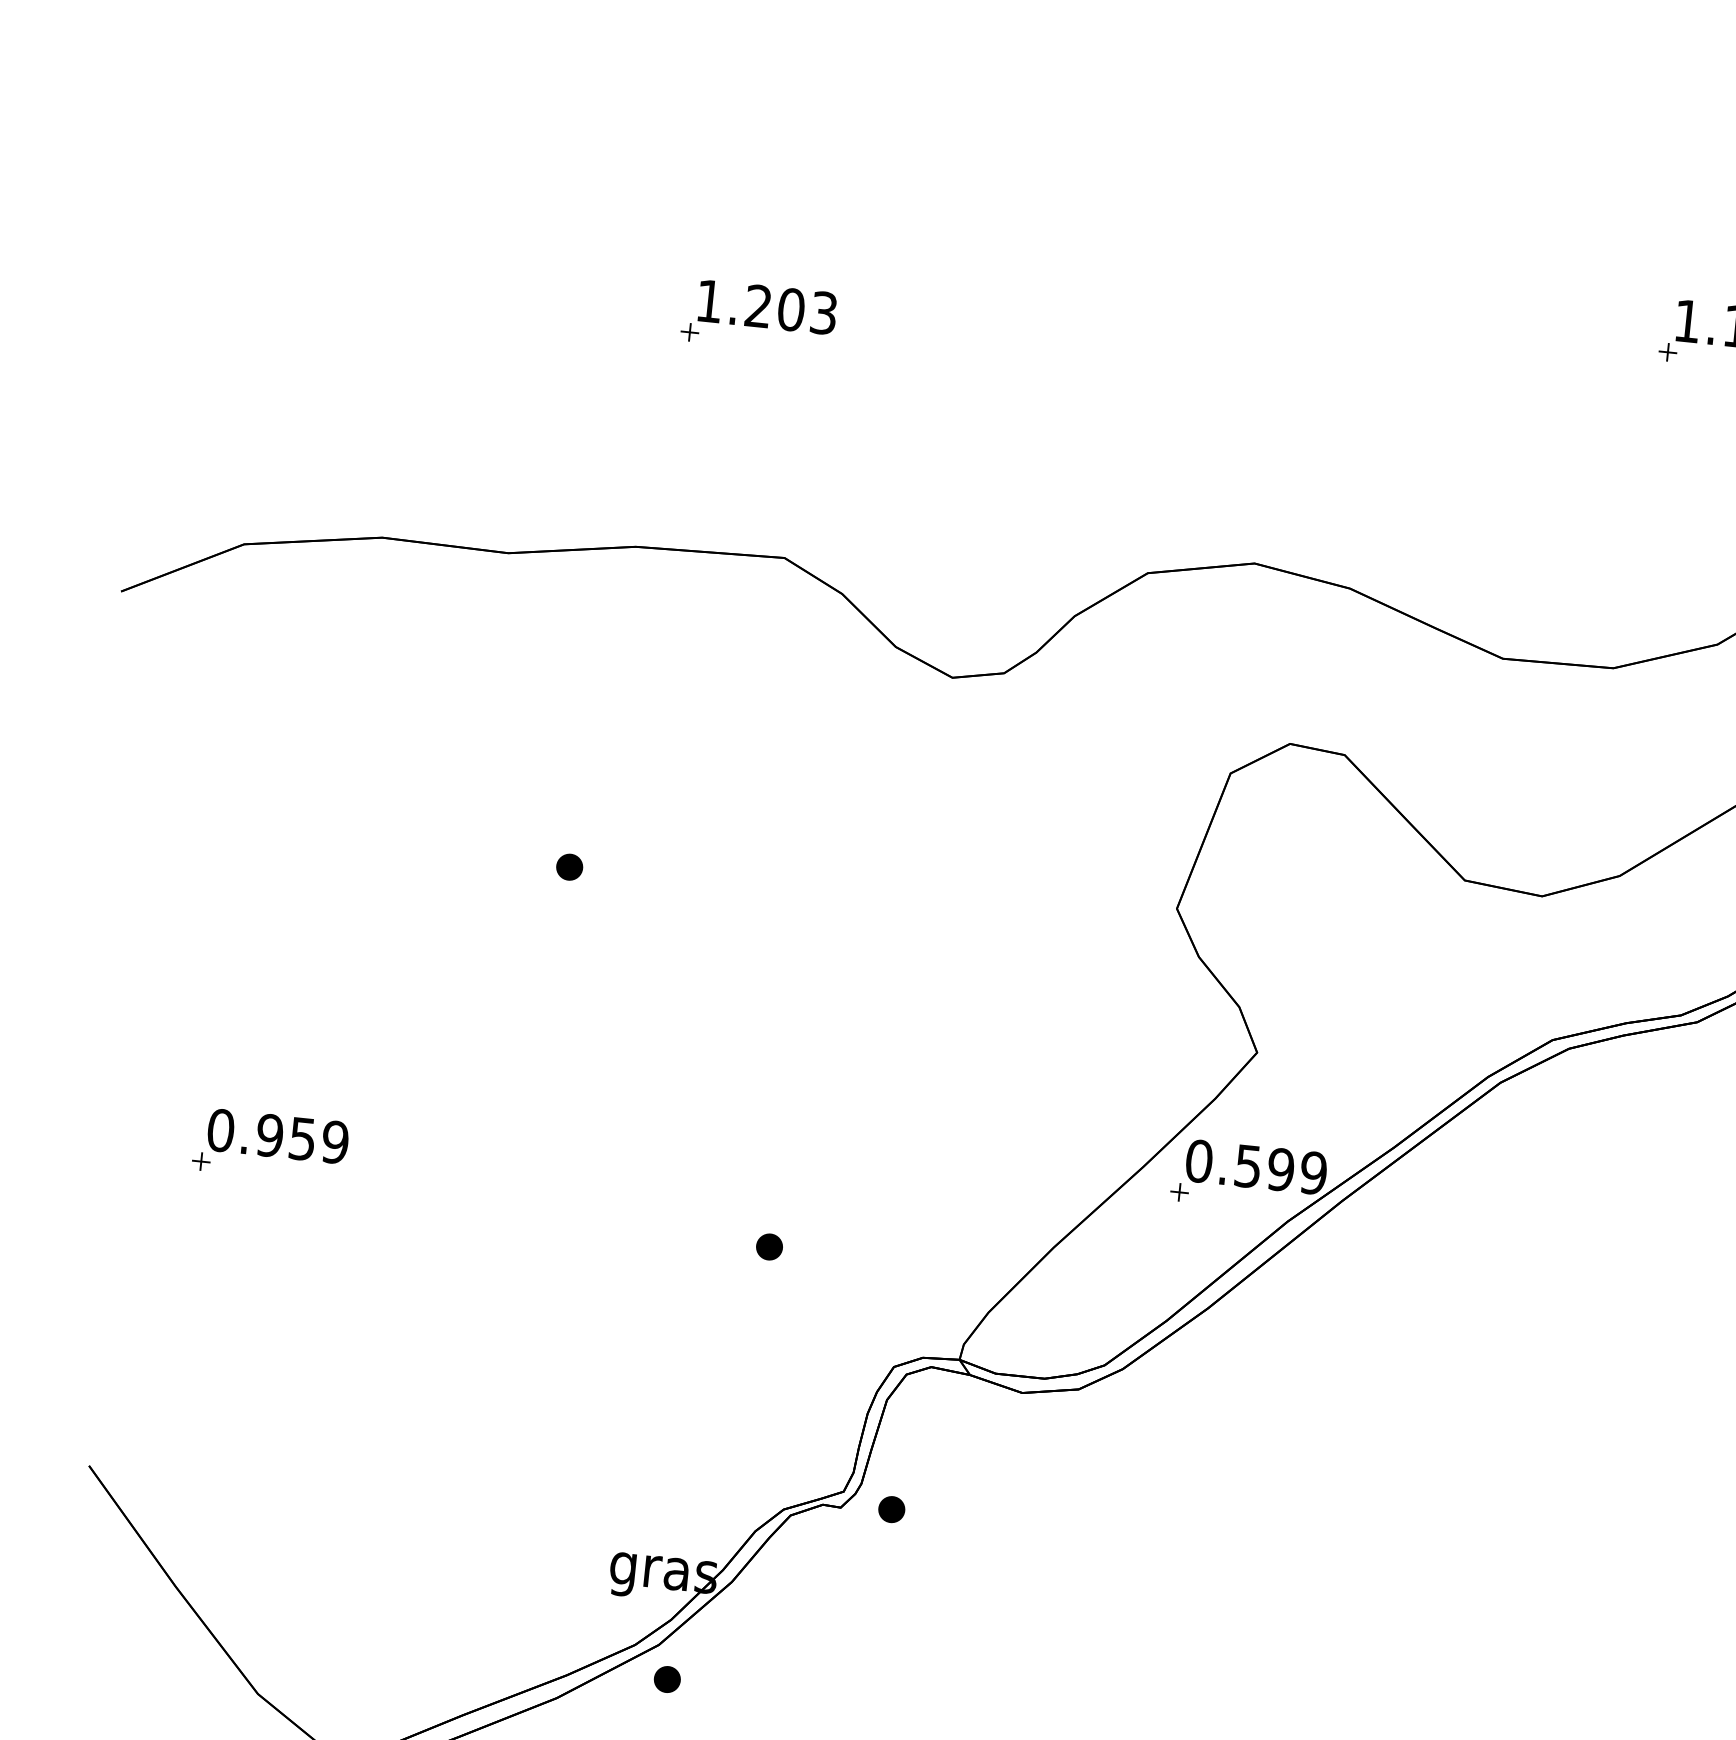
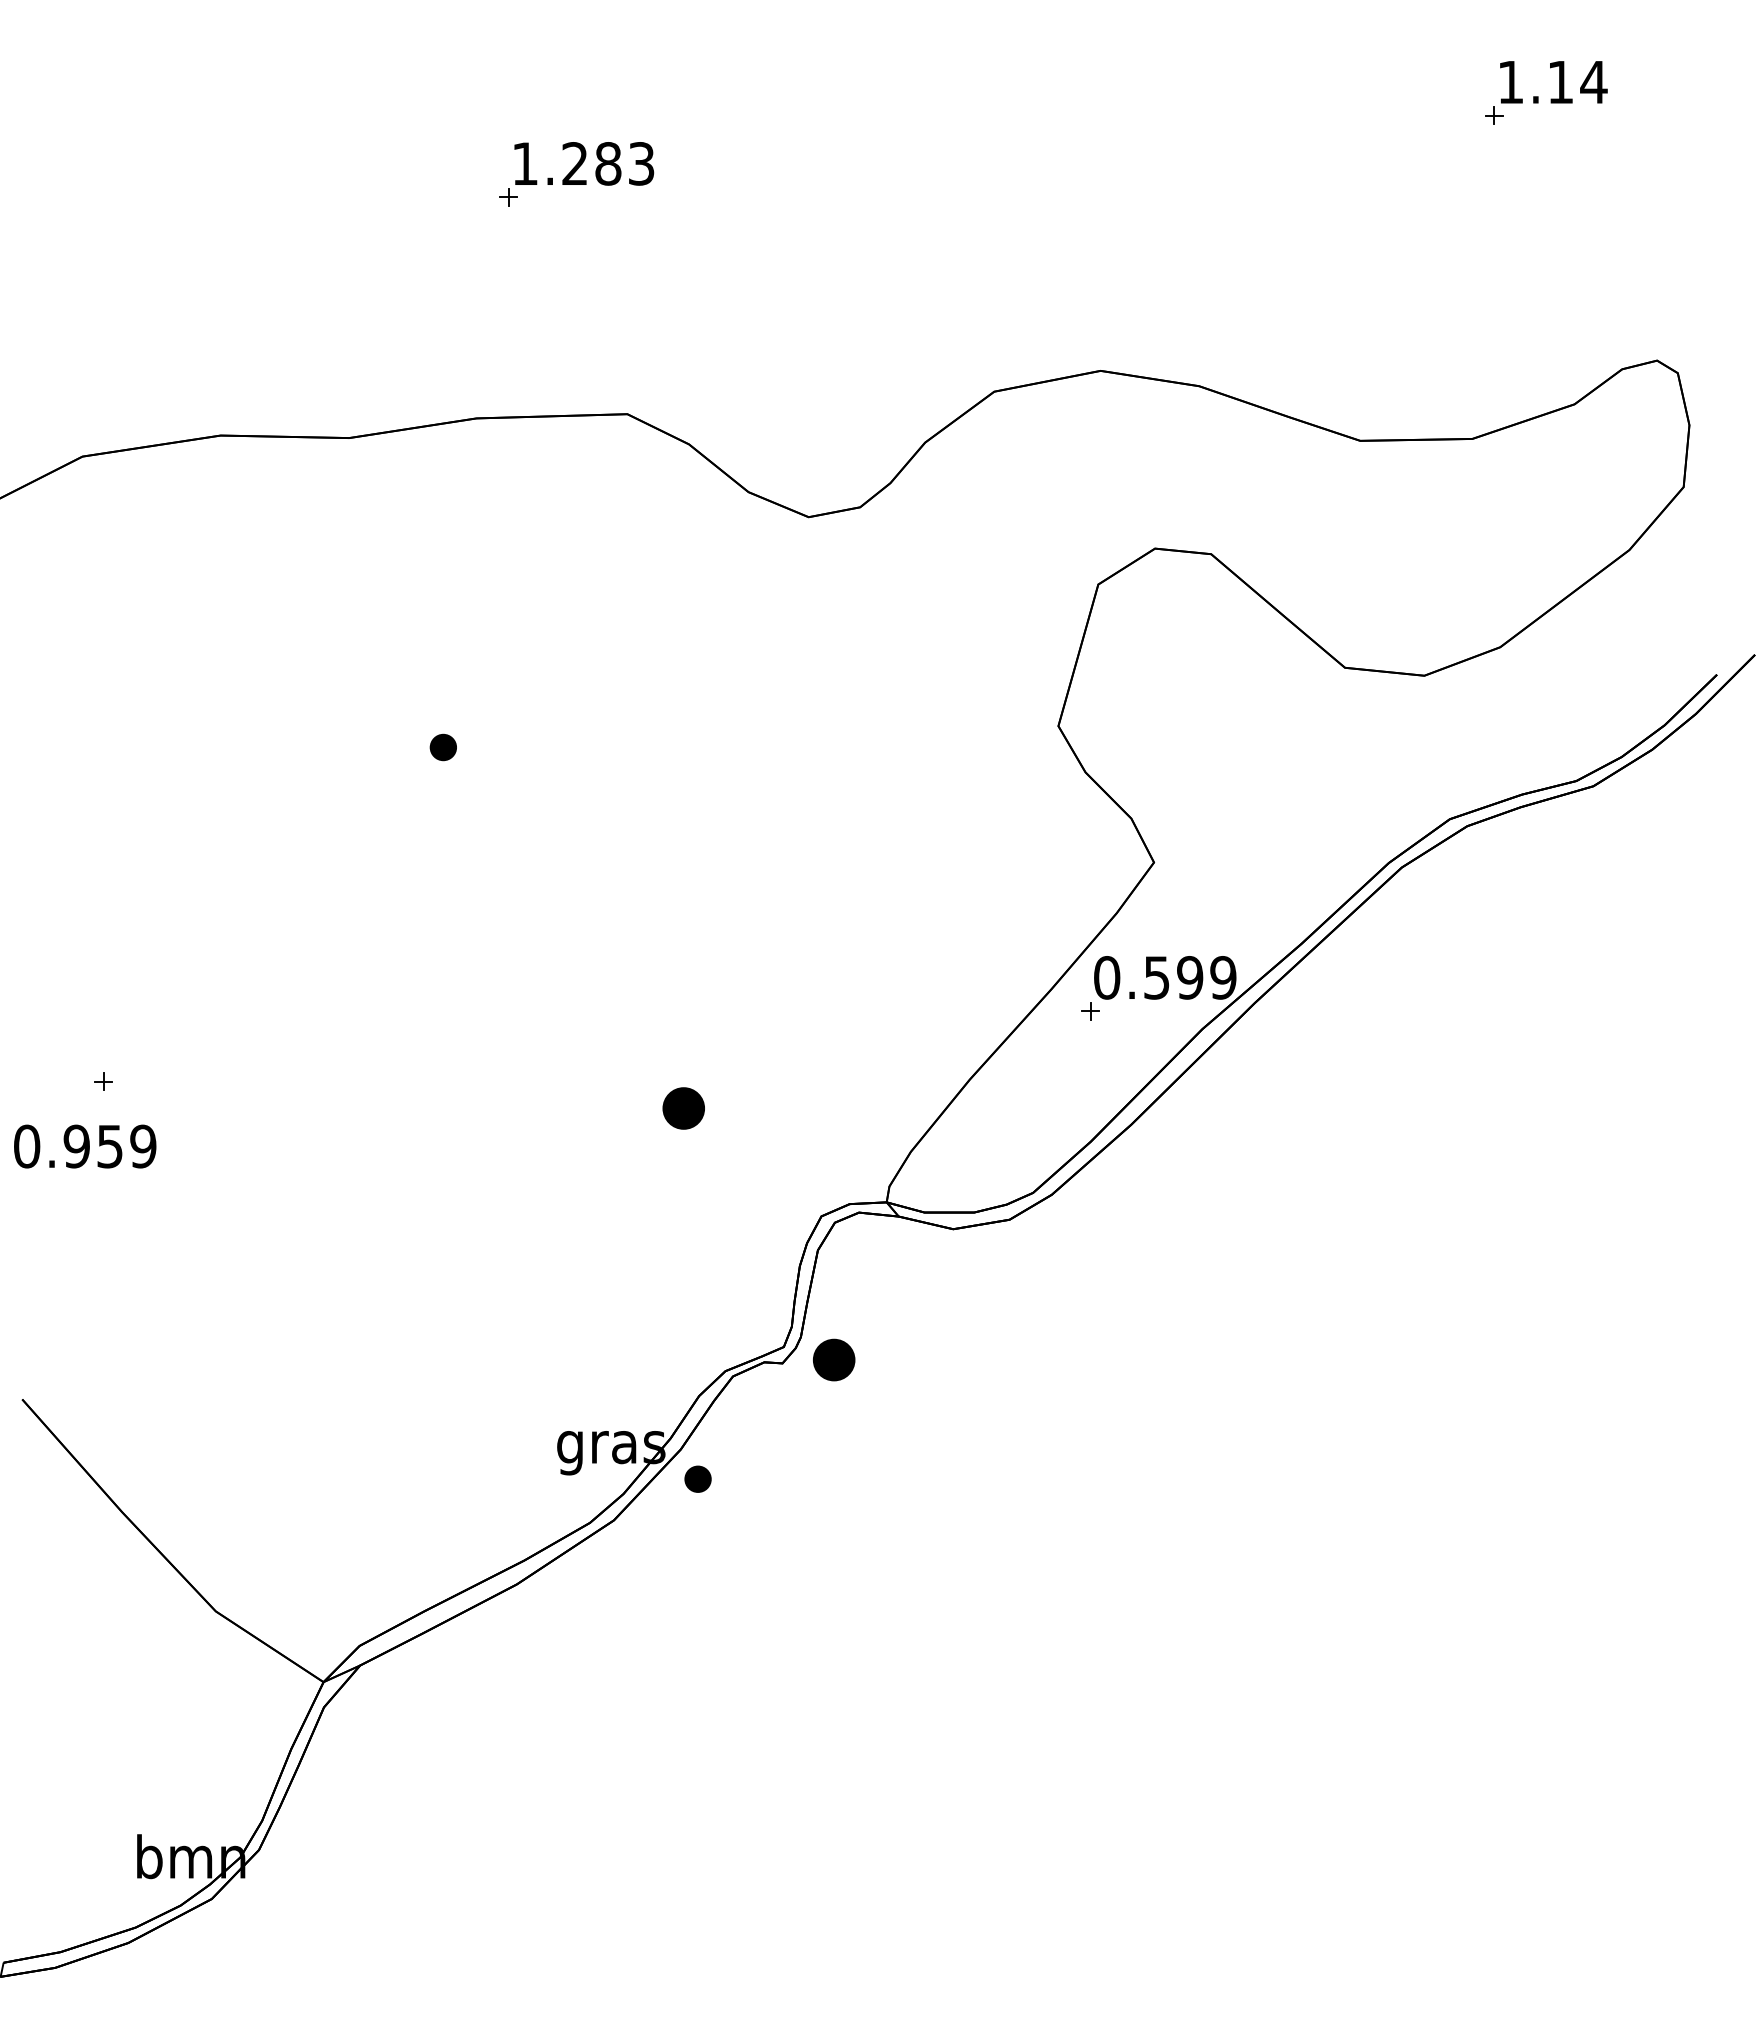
text: (791, 309) -> (608, 163), 1.203 -> 1.283
text: (278, 1136) -> (85, 1146), moved
part: (769, 1246) -> (683, 1108), size x1.6
part: (891, 1509) -> (833, 1359), size x1.6
part: (666, 1678) -> (697, 1478), moved

